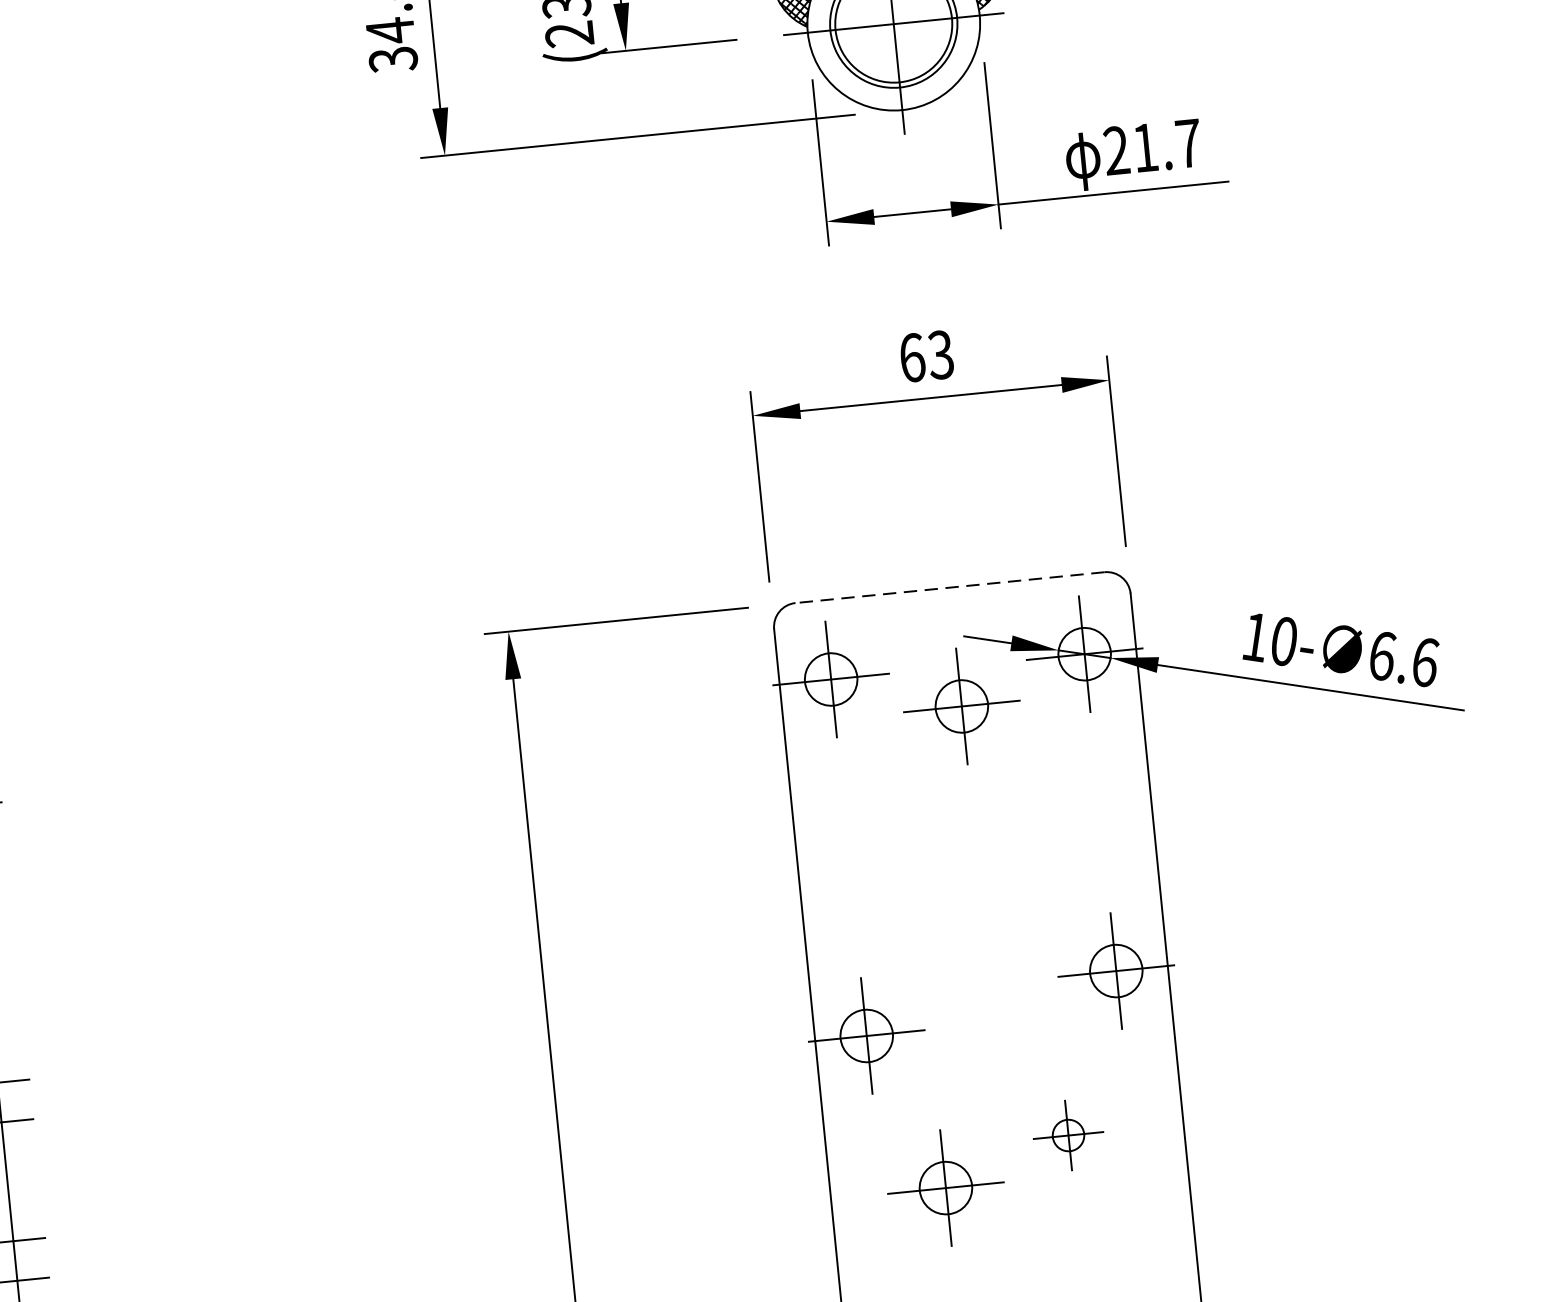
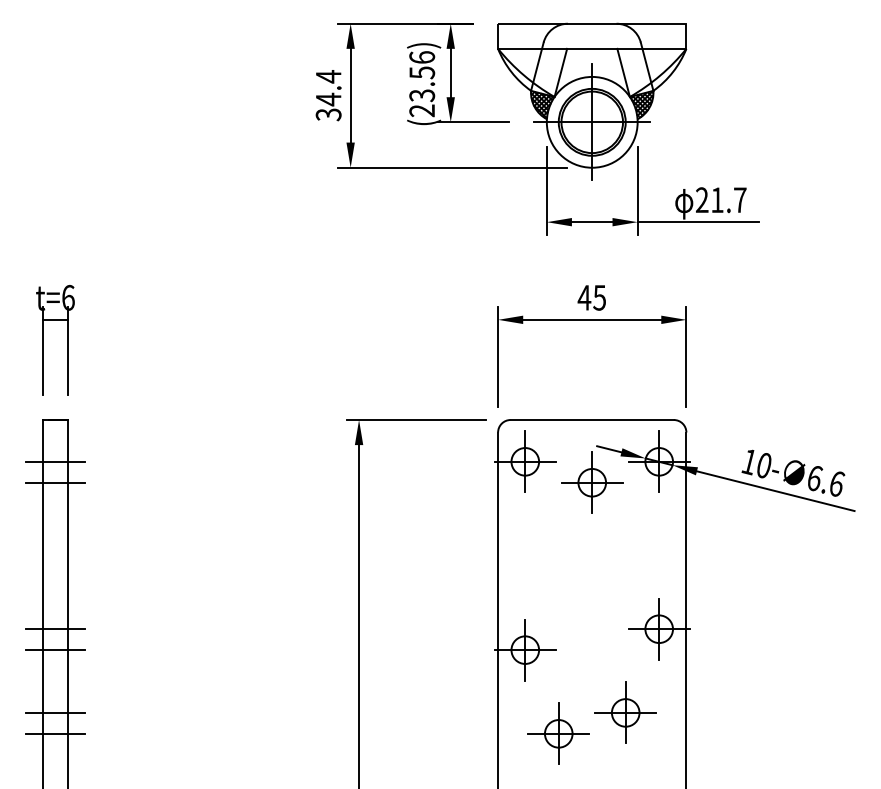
text: (925, 355) -> (591, 297), 63 -> 45
line: (950, 588) -> (592, 420), dashed -> solid
part: (1068, 1135) -> (625, 712), size x1.67

